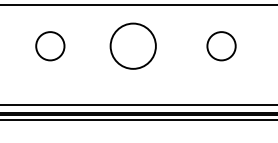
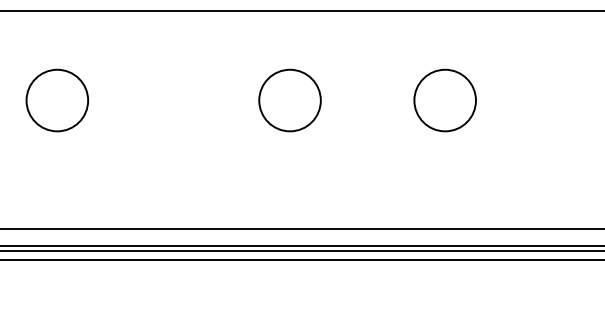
circle: (50, 46) -> (57, 101), moved
circle: (133, 46) -> (290, 101), size x0.62
circle: (221, 46) -> (445, 101), moved

